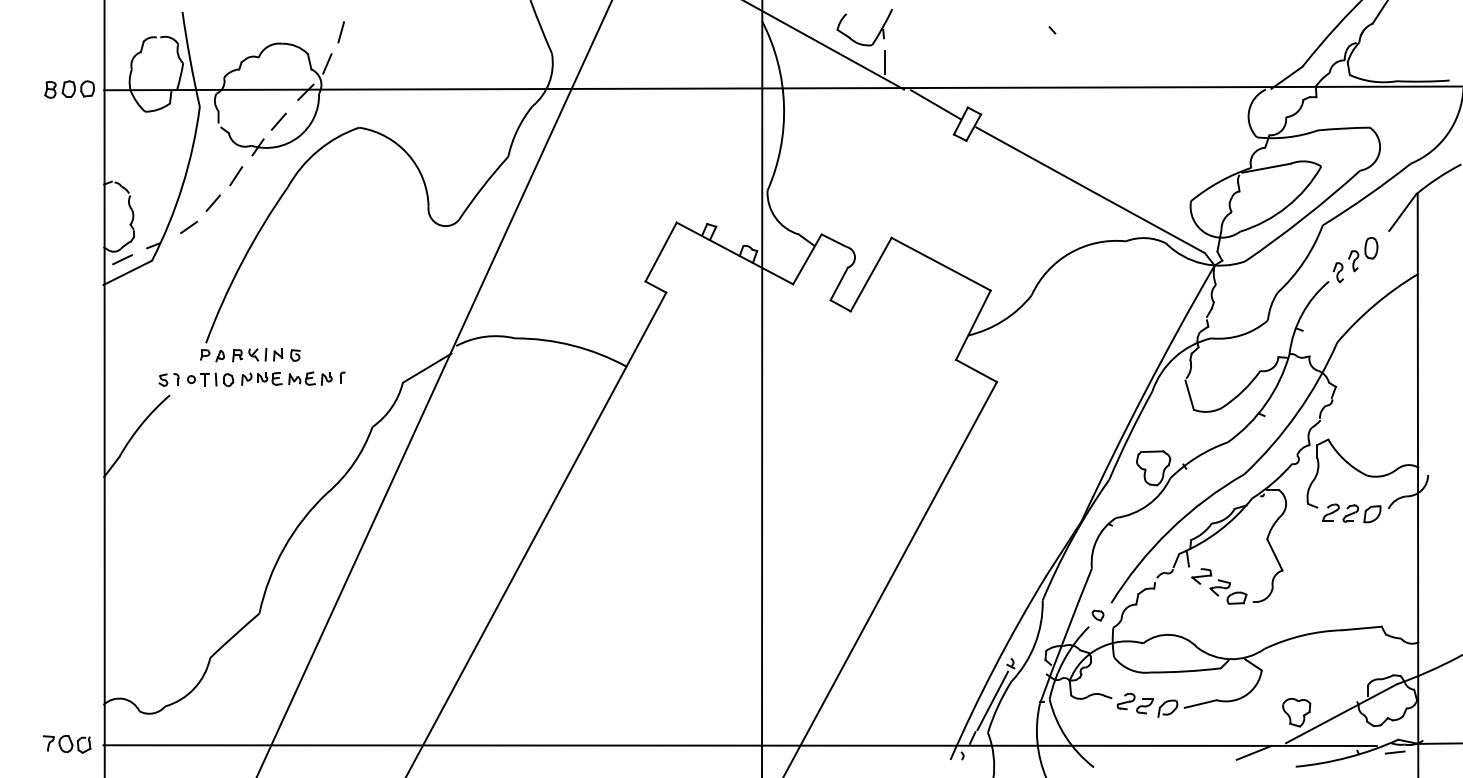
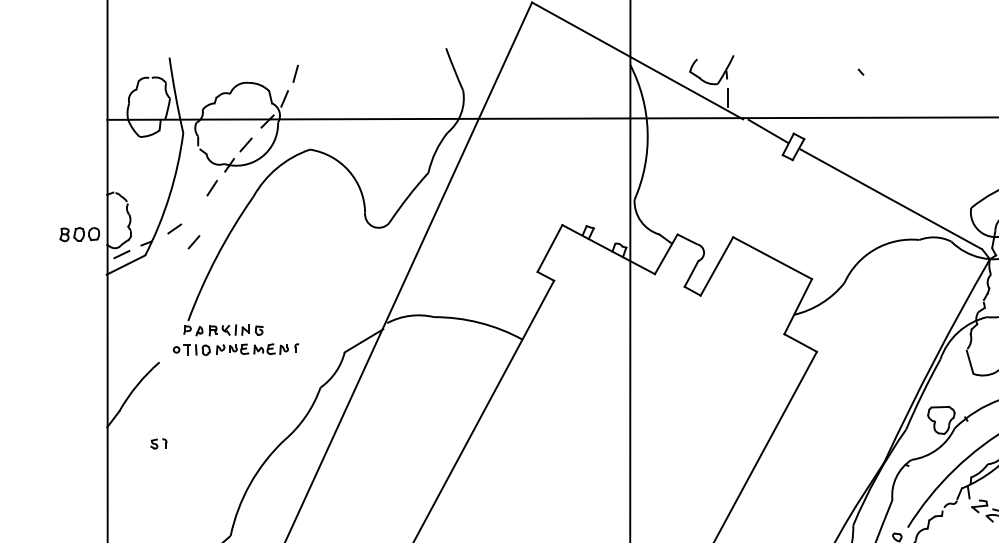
part: (69, 89) -> (79, 234), moved
line: (212, 202) -> (193, 241), moved
part: (168, 379) -> (158, 443), moved

